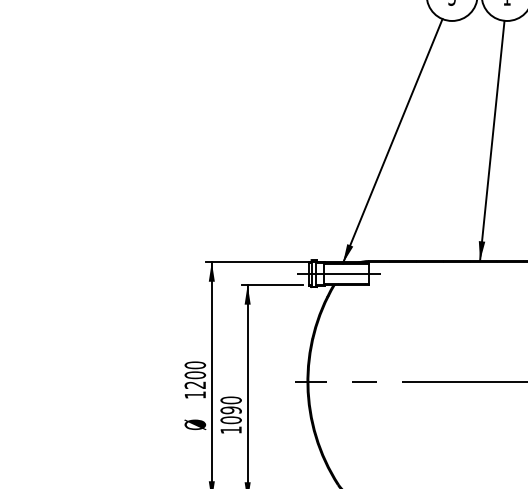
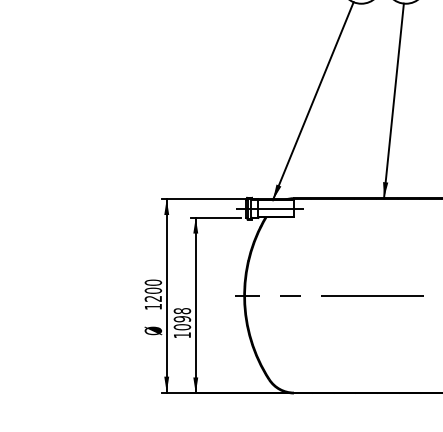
text: (231, 400) -> (182, 311), 1090 -> 1098

